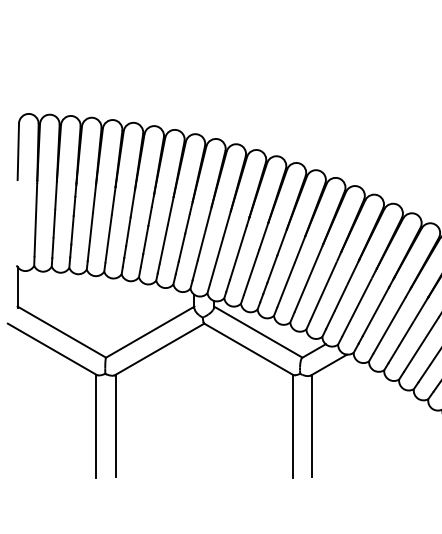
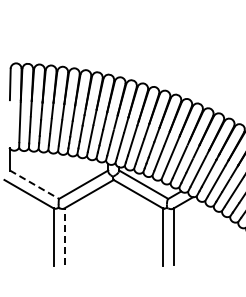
line: (61, 331) -> (34, 184), solid -> dashed
line: (115, 425) -> (64, 236), solid -> dashed

